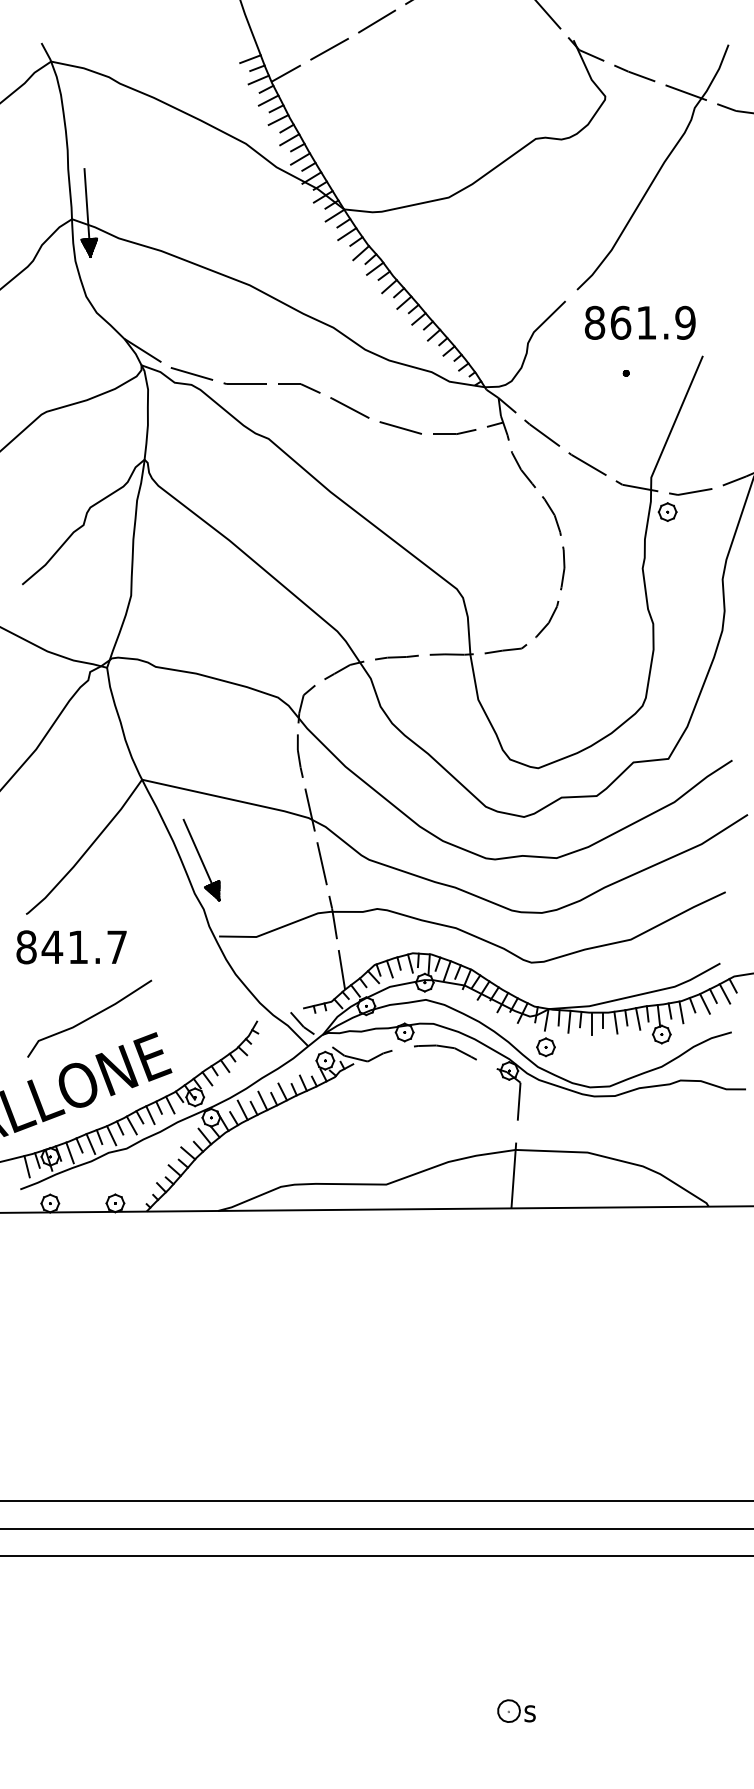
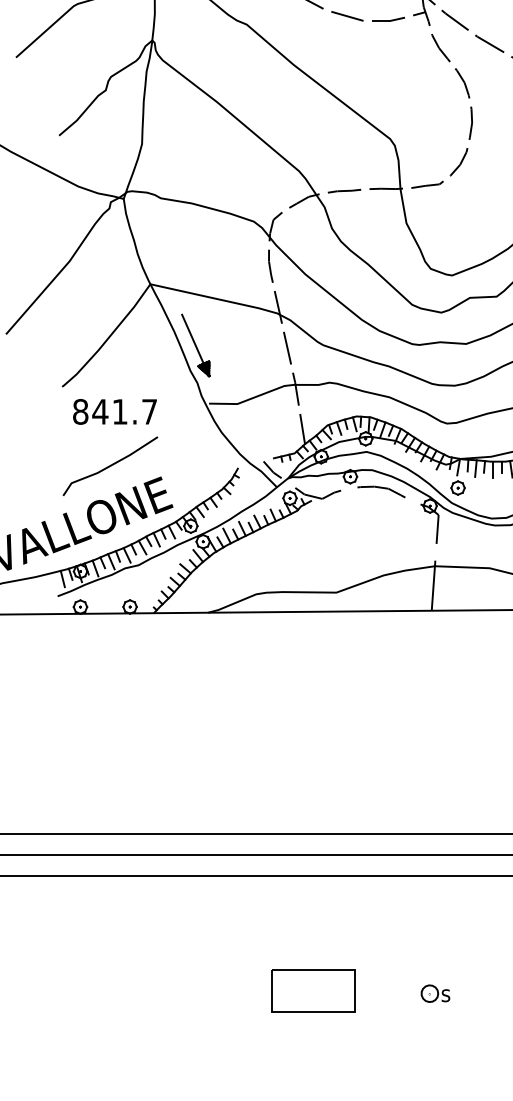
text: (71, 947) -> (114, 412), moved
part: (355, 1707) -> (312, 990), added

